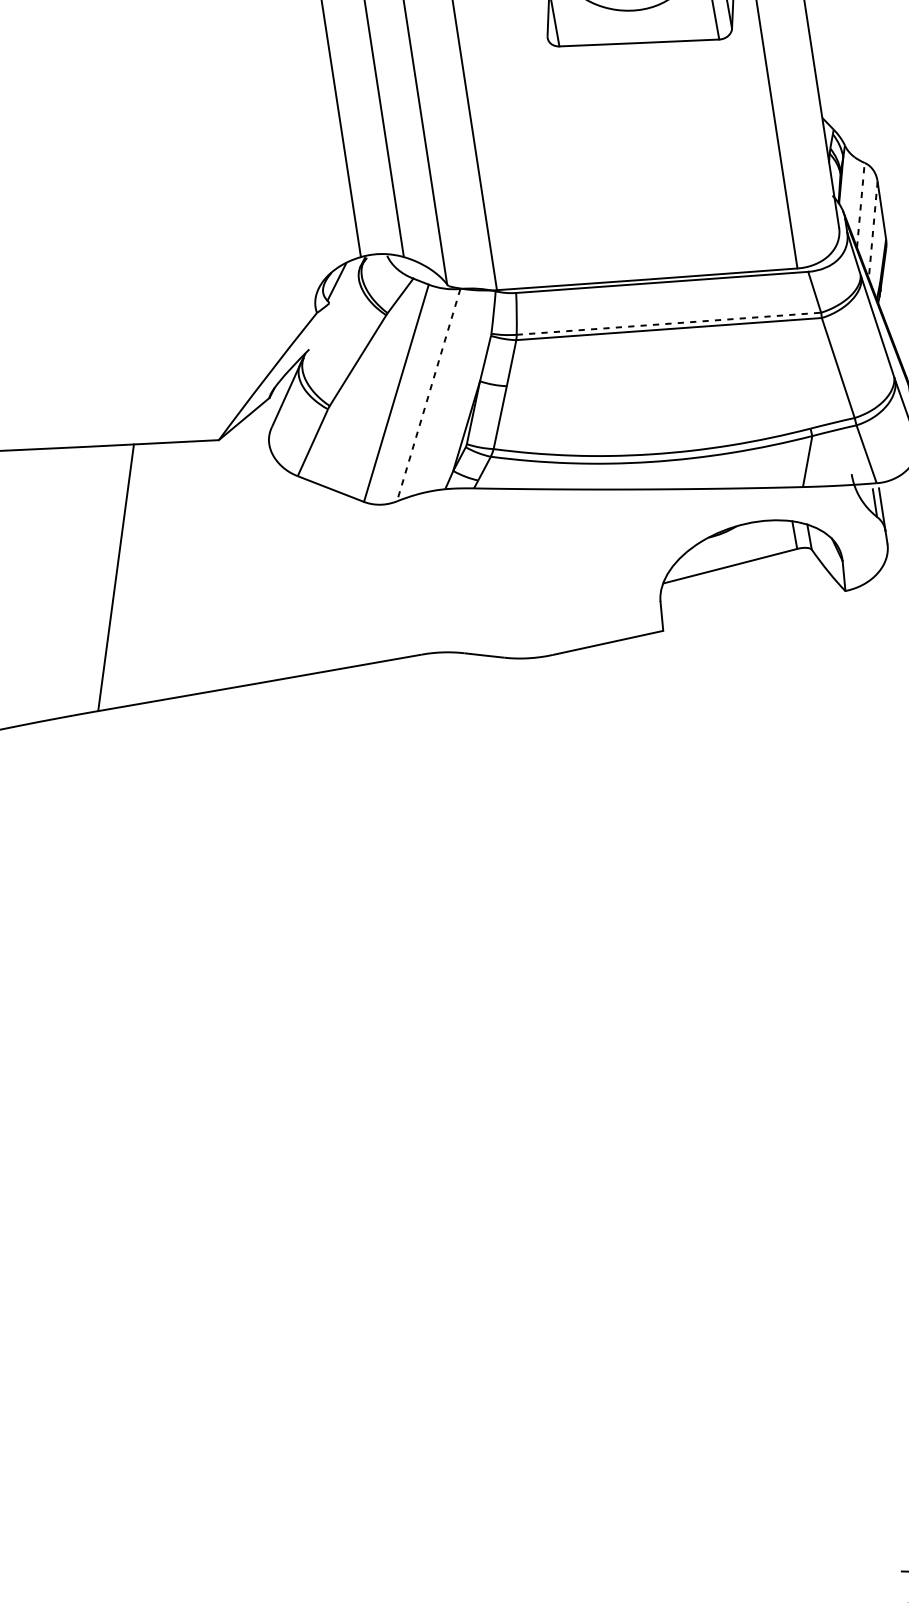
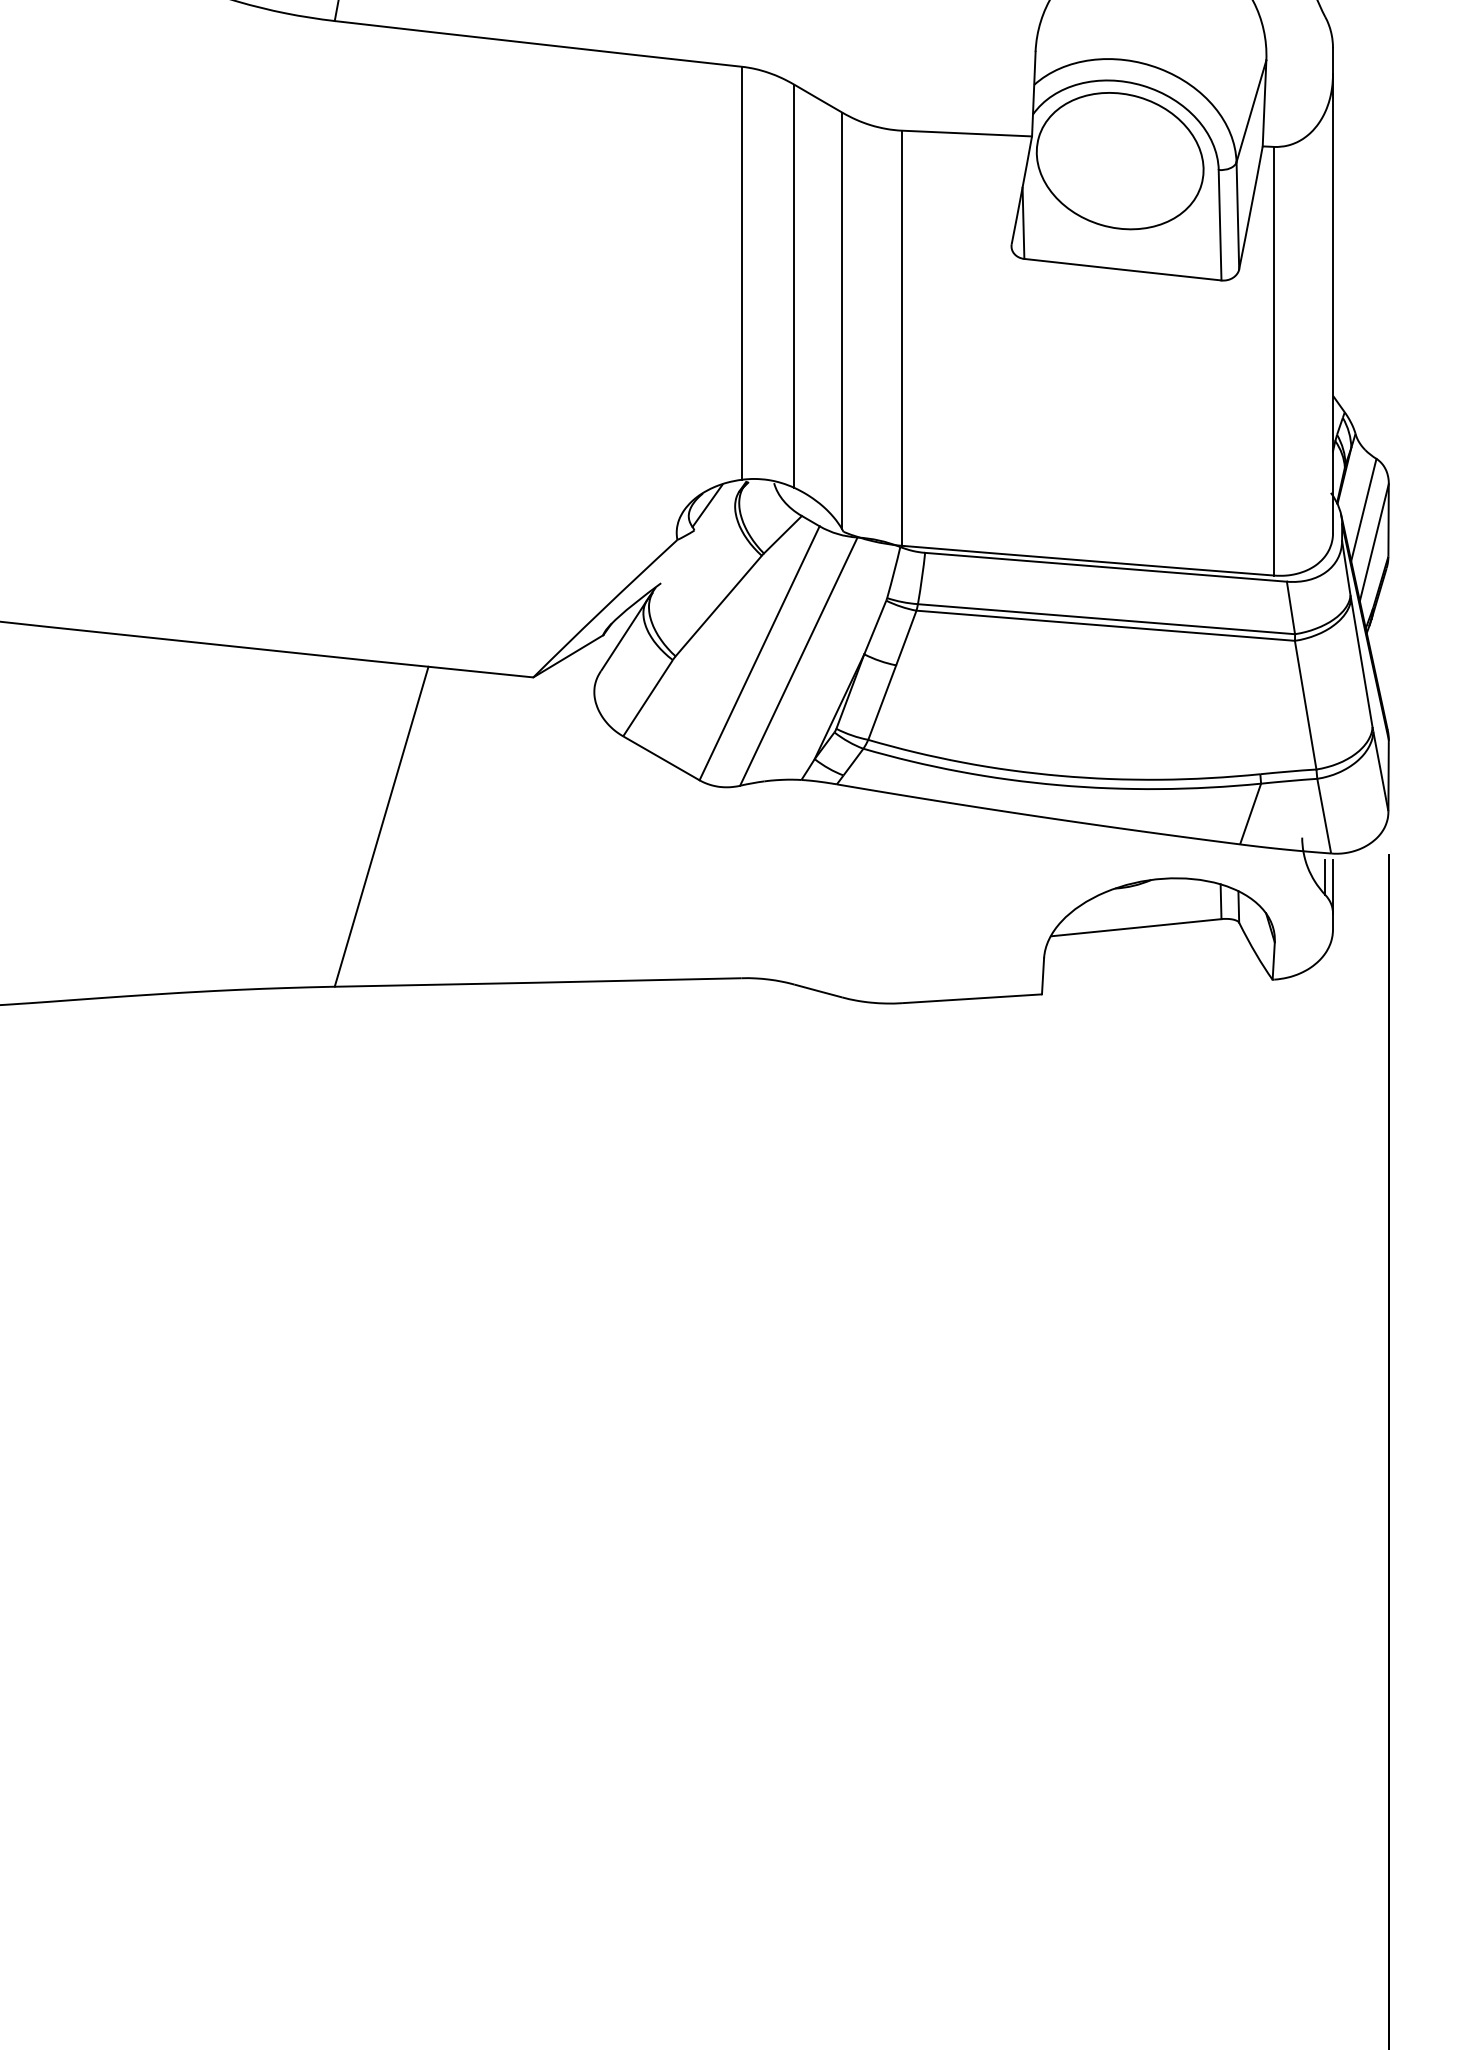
line: (860, 205) -> (1363, 510), dashed -> solid
line: (873, 230) -> (1374, 543), dashed -> solid
line: (668, 323) -> (1106, 619), dashed -> solid
line: (428, 395) -> (798, 662), dashed -> solid

